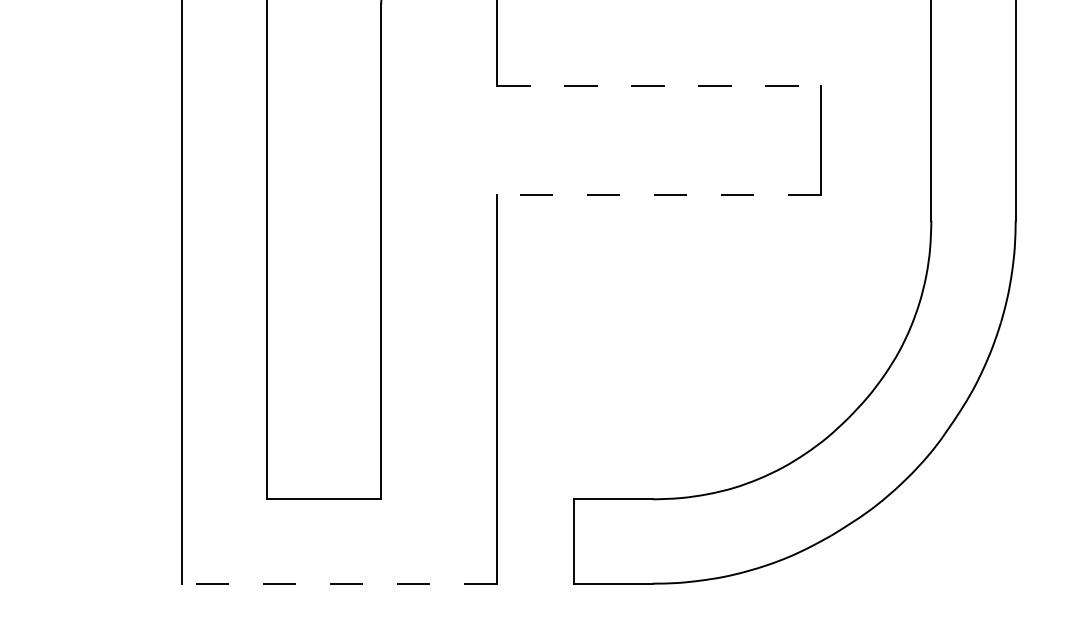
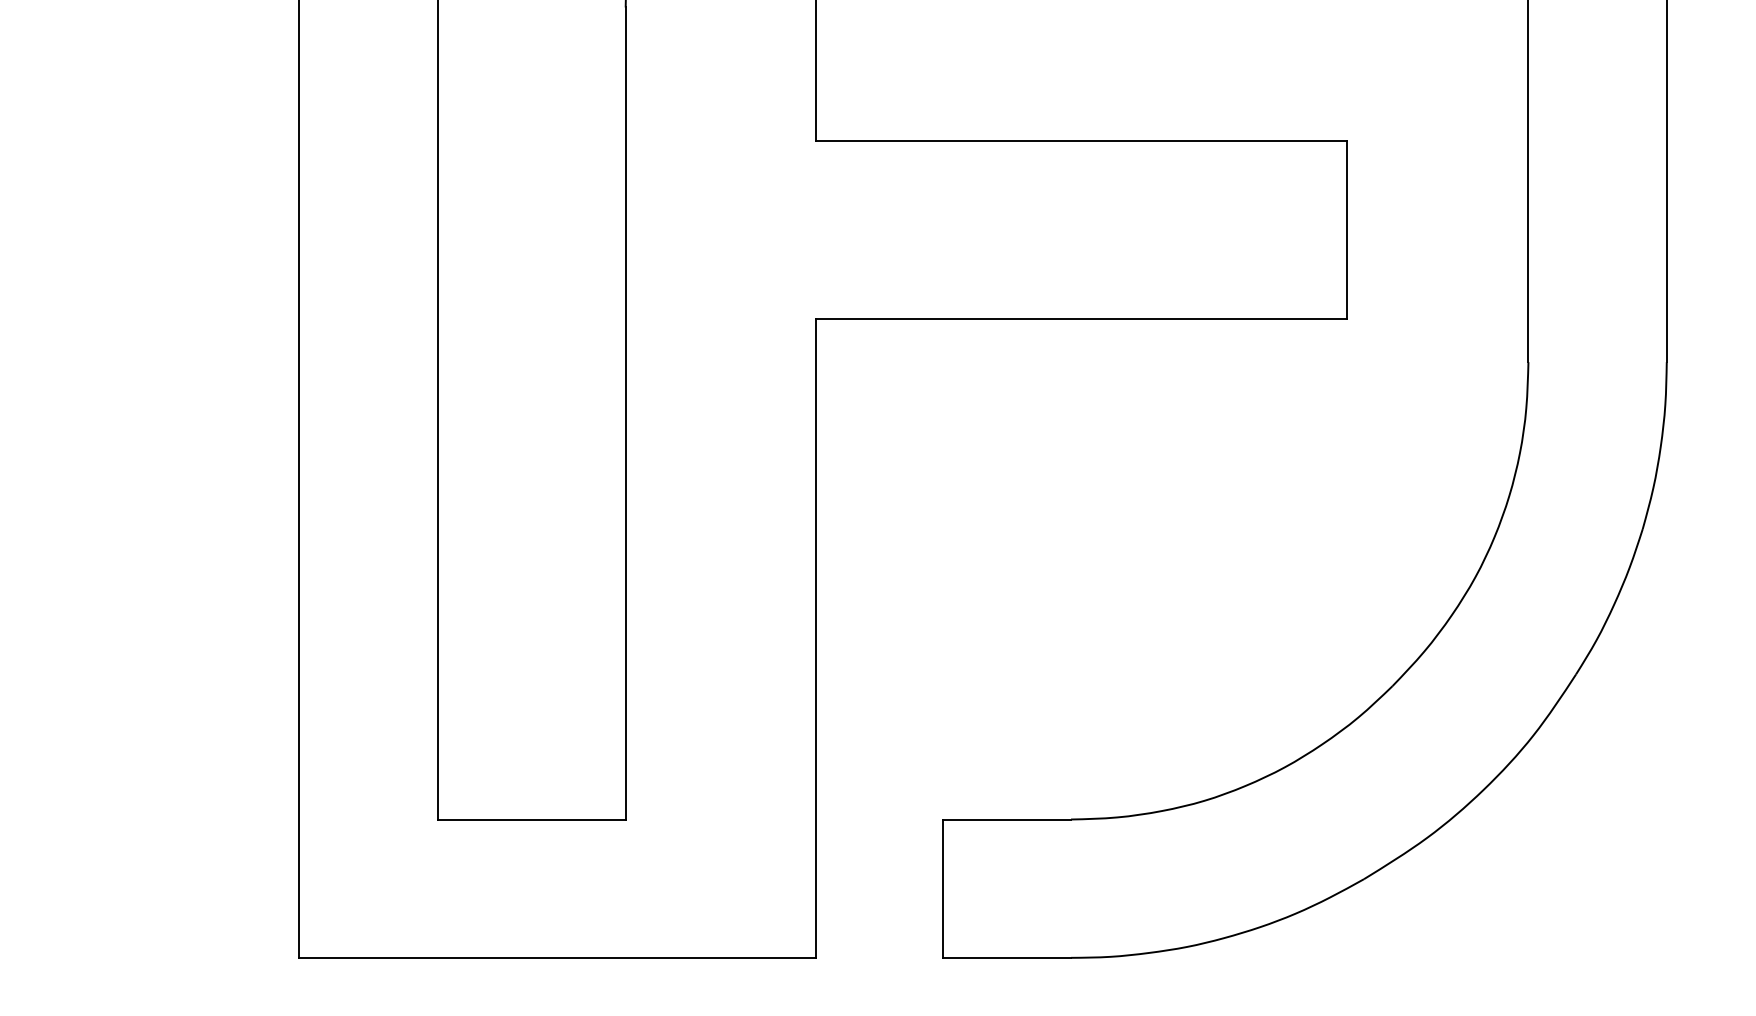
line: (659, 85) -> (1082, 140), dashed -> solid
line: (659, 194) -> (1082, 319), dashed -> solid
line: (339, 583) -> (557, 957), dashed -> solid

